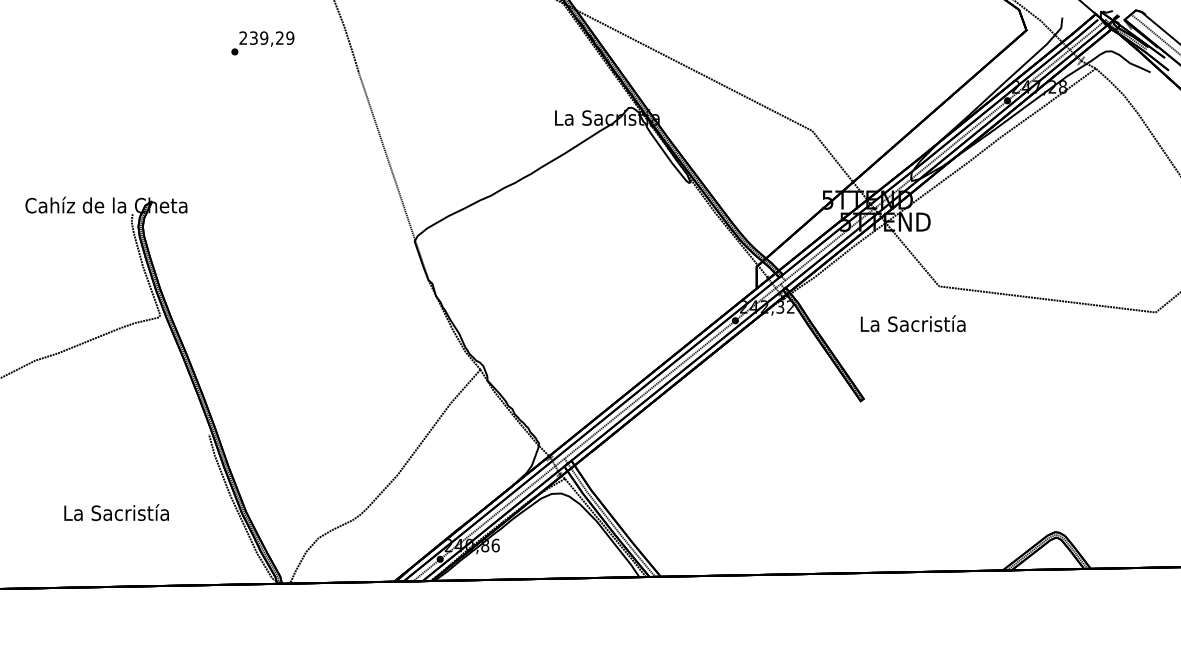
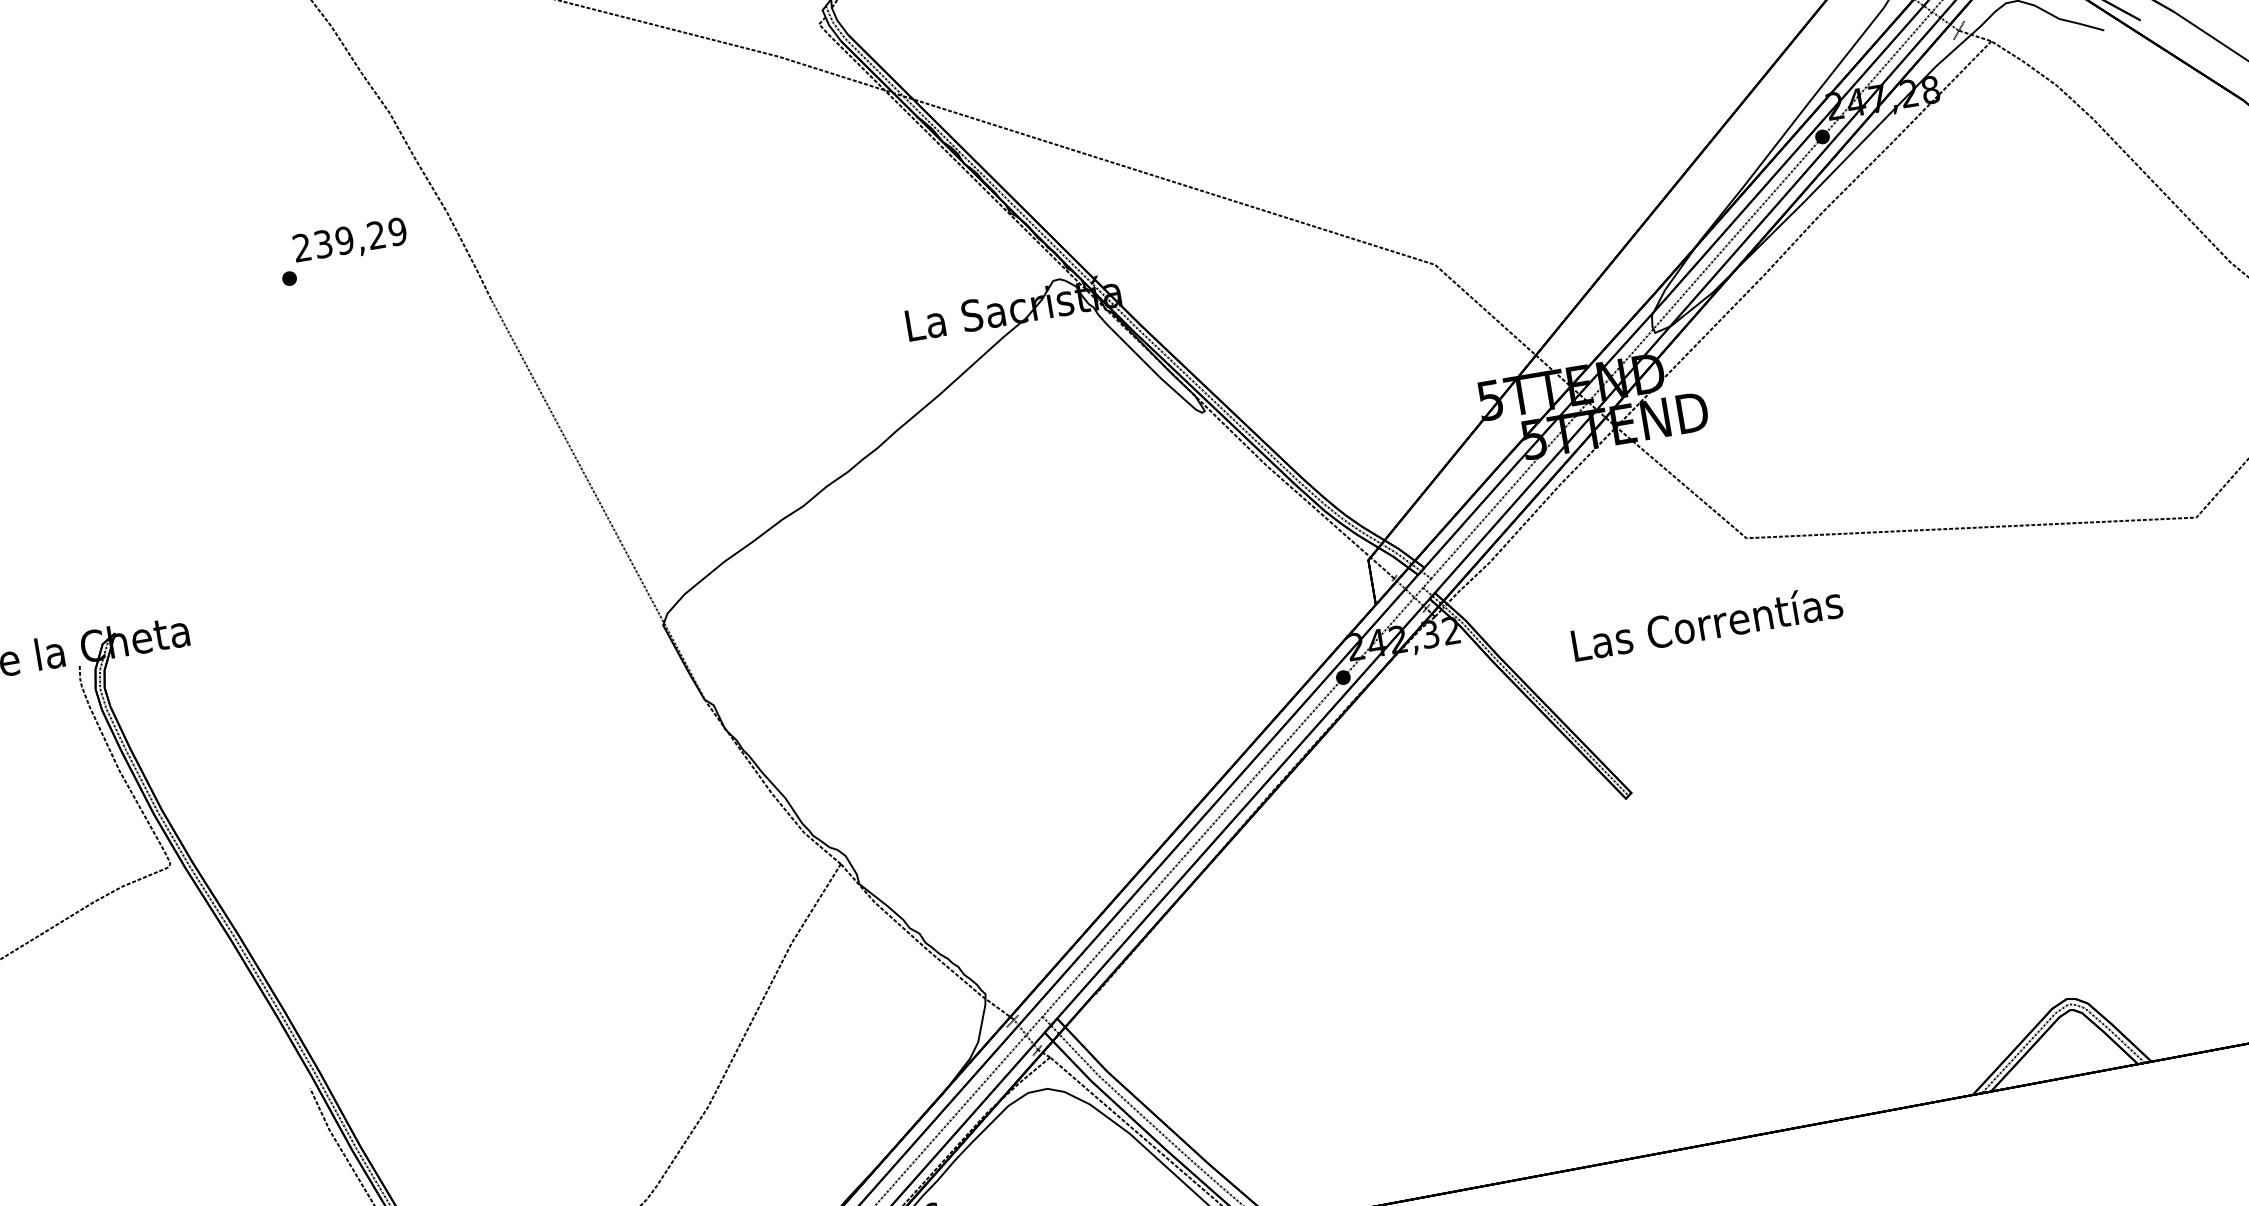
text: (262, 43) -> (342, 252), moved
text: (913, 323) -> (1706, 622), La Sacristía -> Las Correntías

